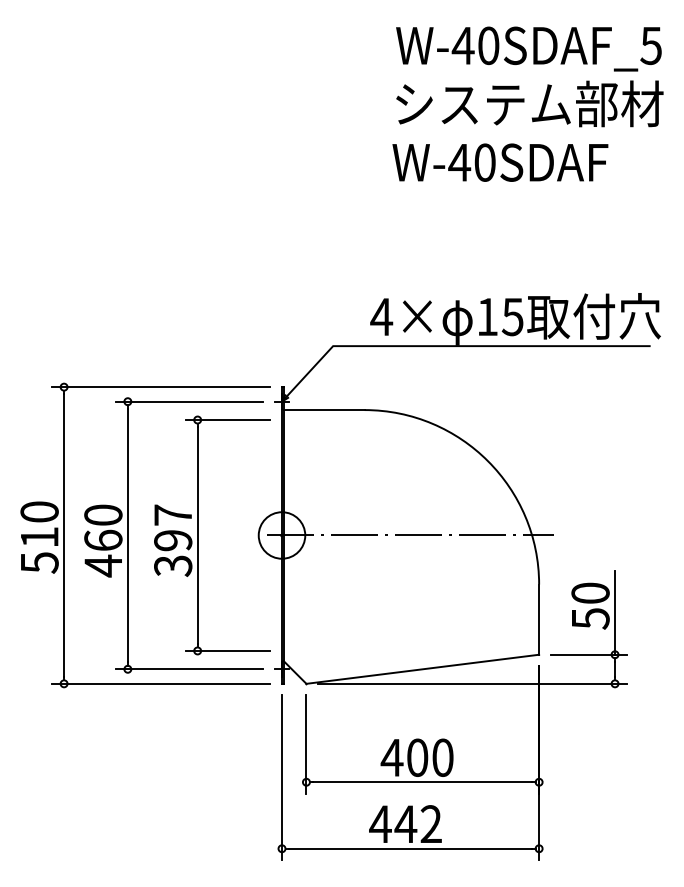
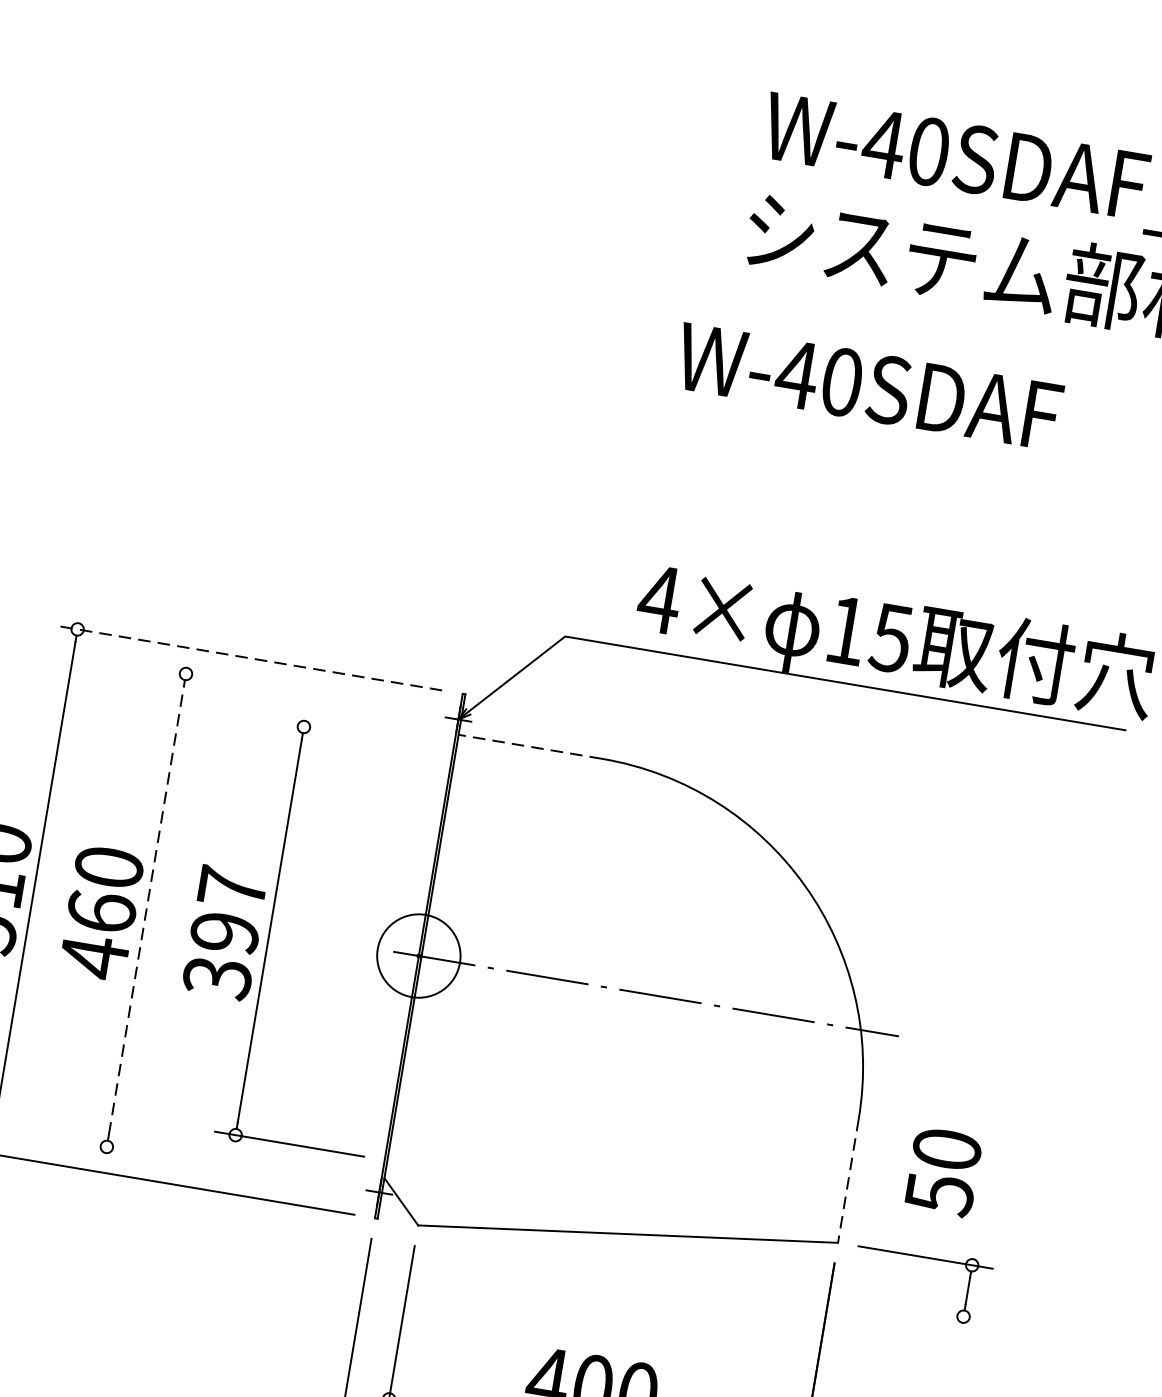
text: (500, 162) -> (869, 386), moved
line: (161, 387) -> (249, 658), solid -> dashed
line: (189, 401) -> (294, 691), removed
line: (324, 410) -> (530, 747), solid -> dashed
line: (228, 420) -> (358, 736), removed
line: (127, 535) -> (145, 910), solid -> dashed
line: (615, 612) -> (985, 1190), removed
line: (539, 620) -> (848, 1182), solid -> dashed
line: (189, 669) -> (215, 1165), removed
line: (472, 683) -> (711, 1273), removed

